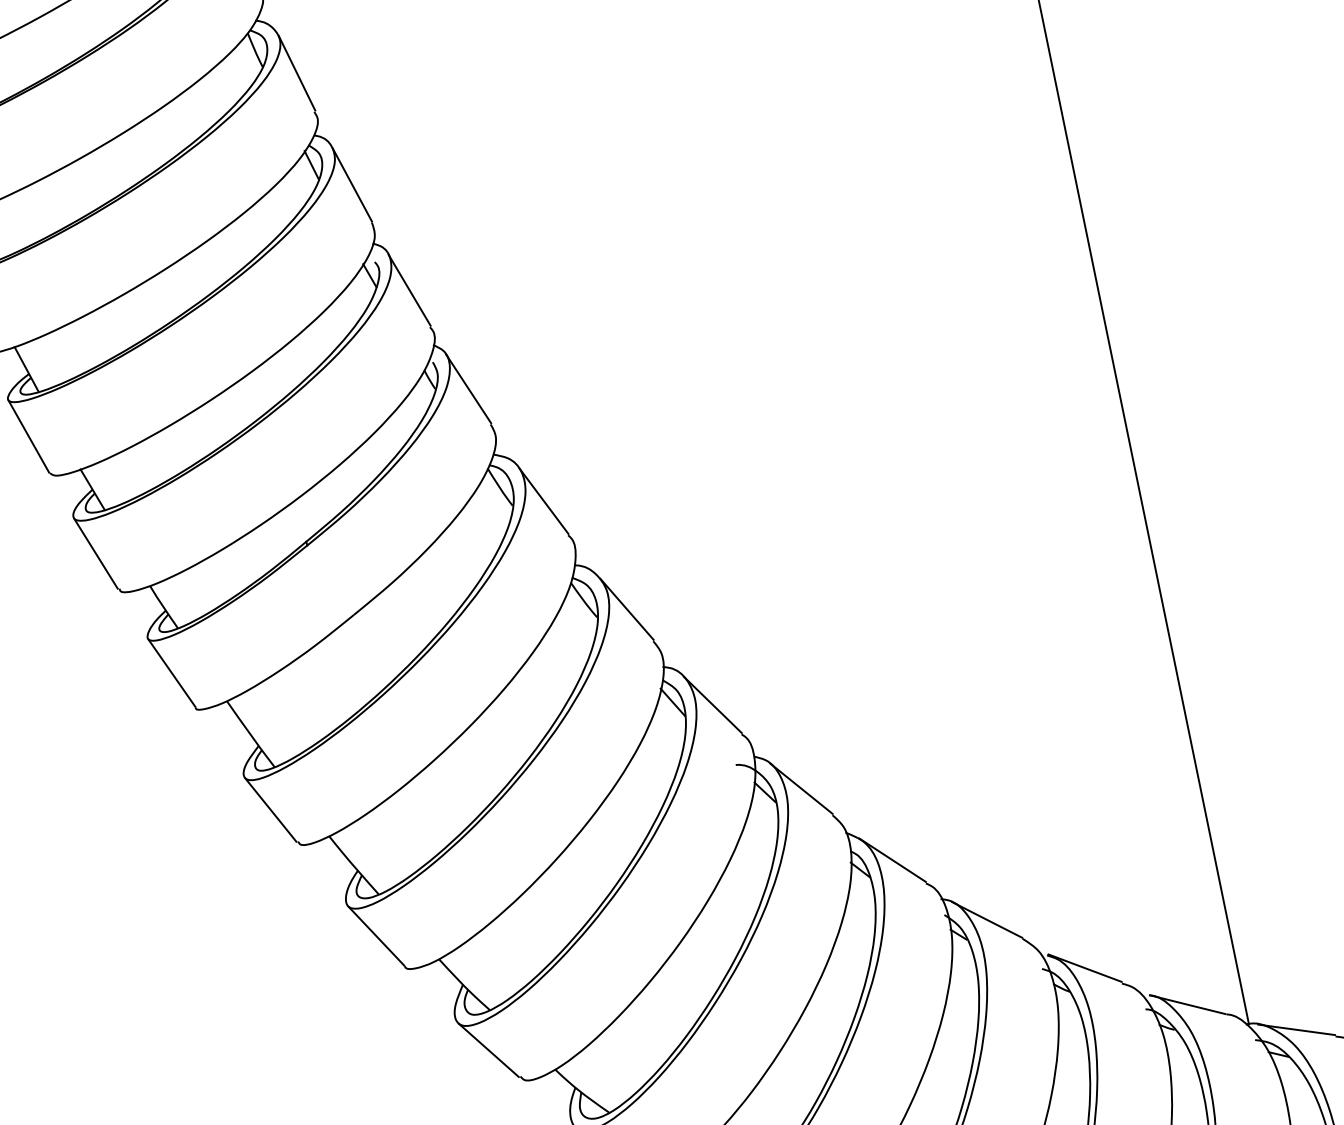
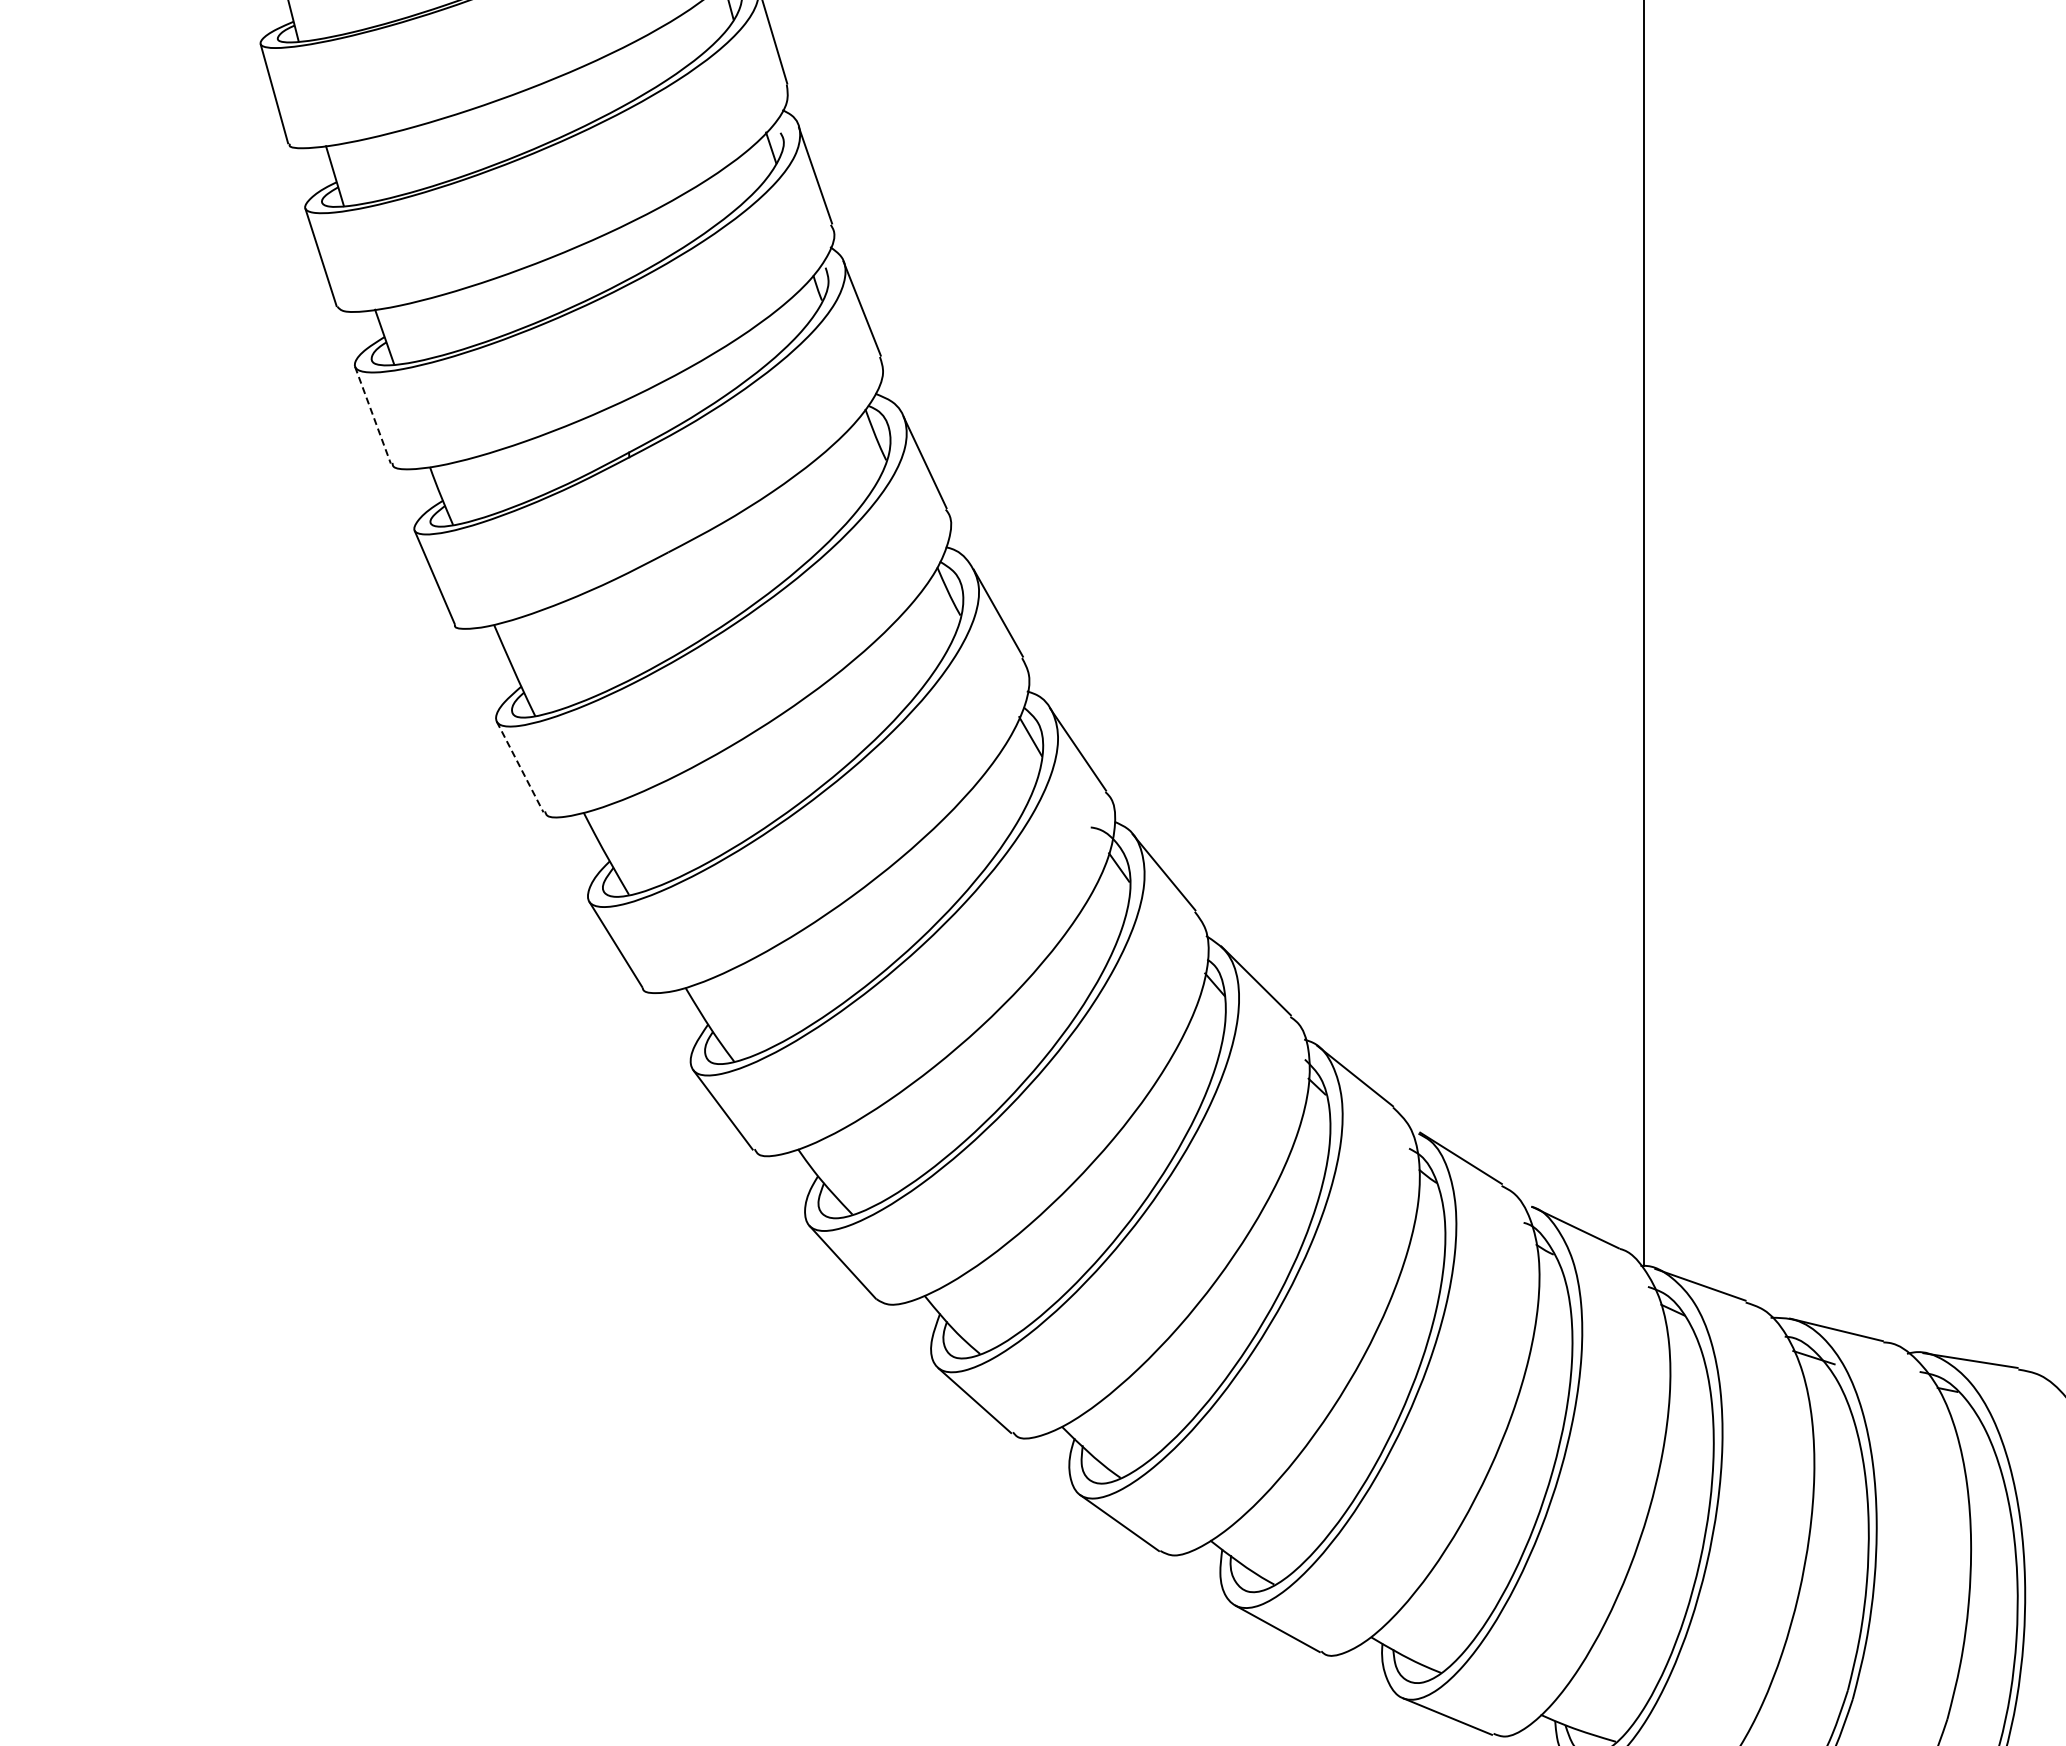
line: (95, 554) -> (372, 415), solid -> dashed
line: (271, 809) -> (520, 766), solid -> dashed

